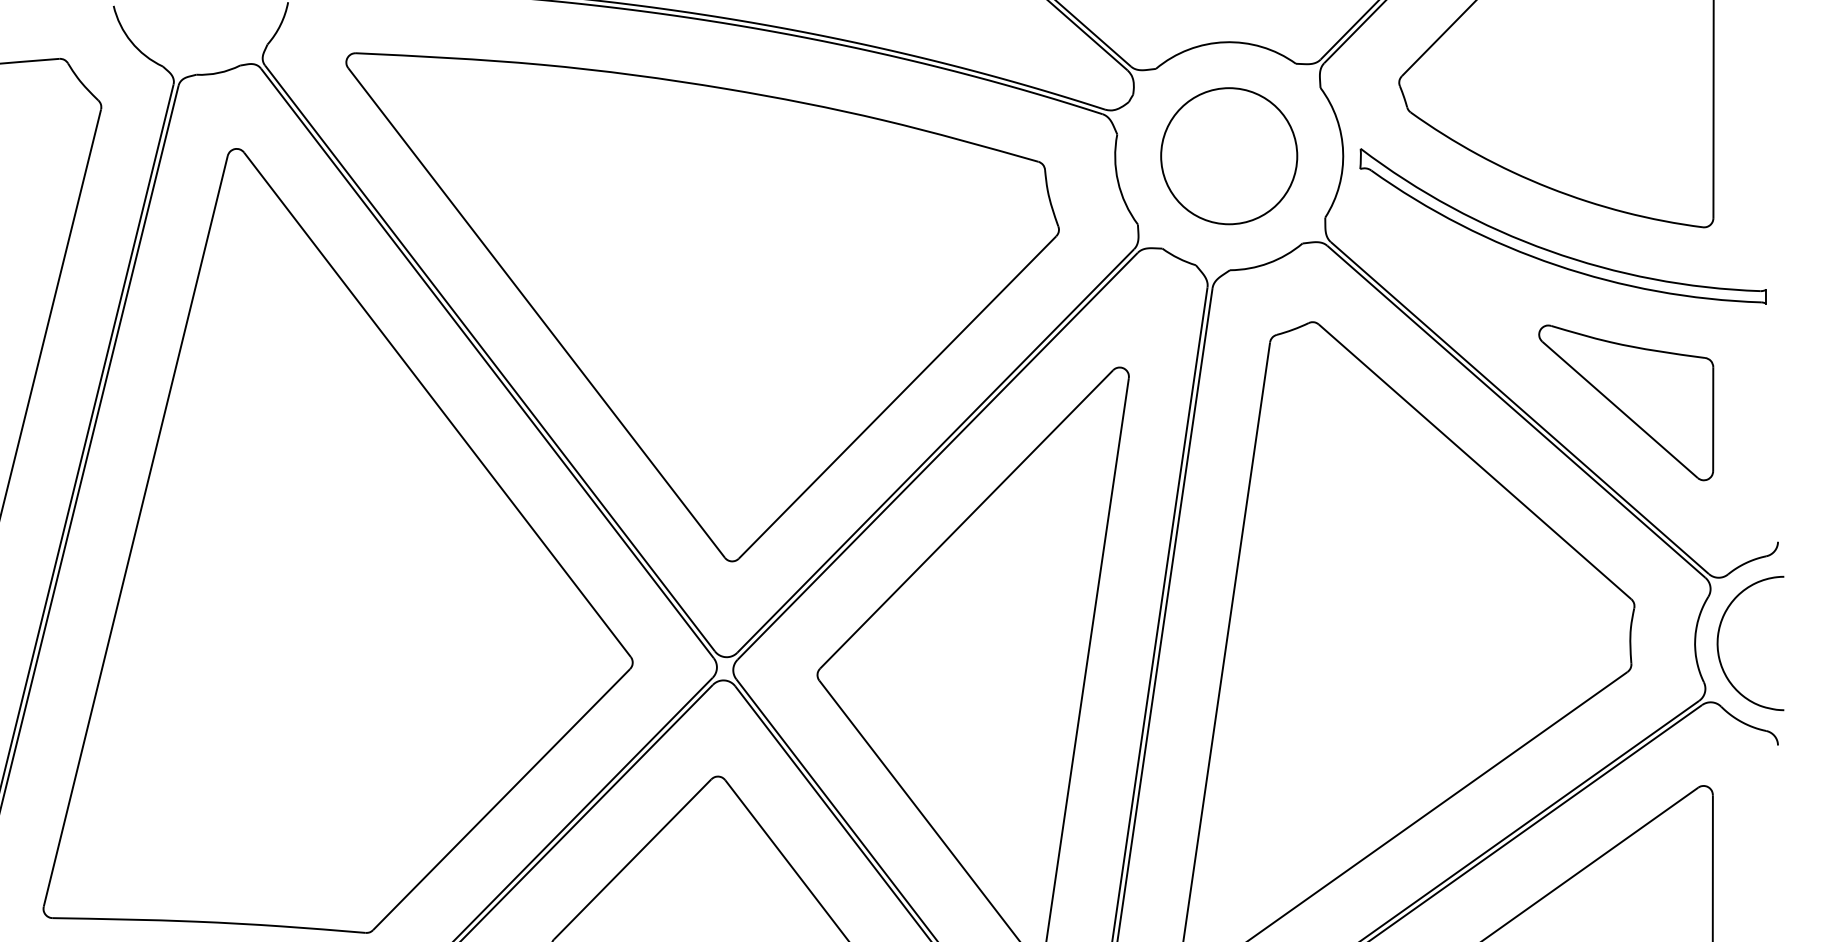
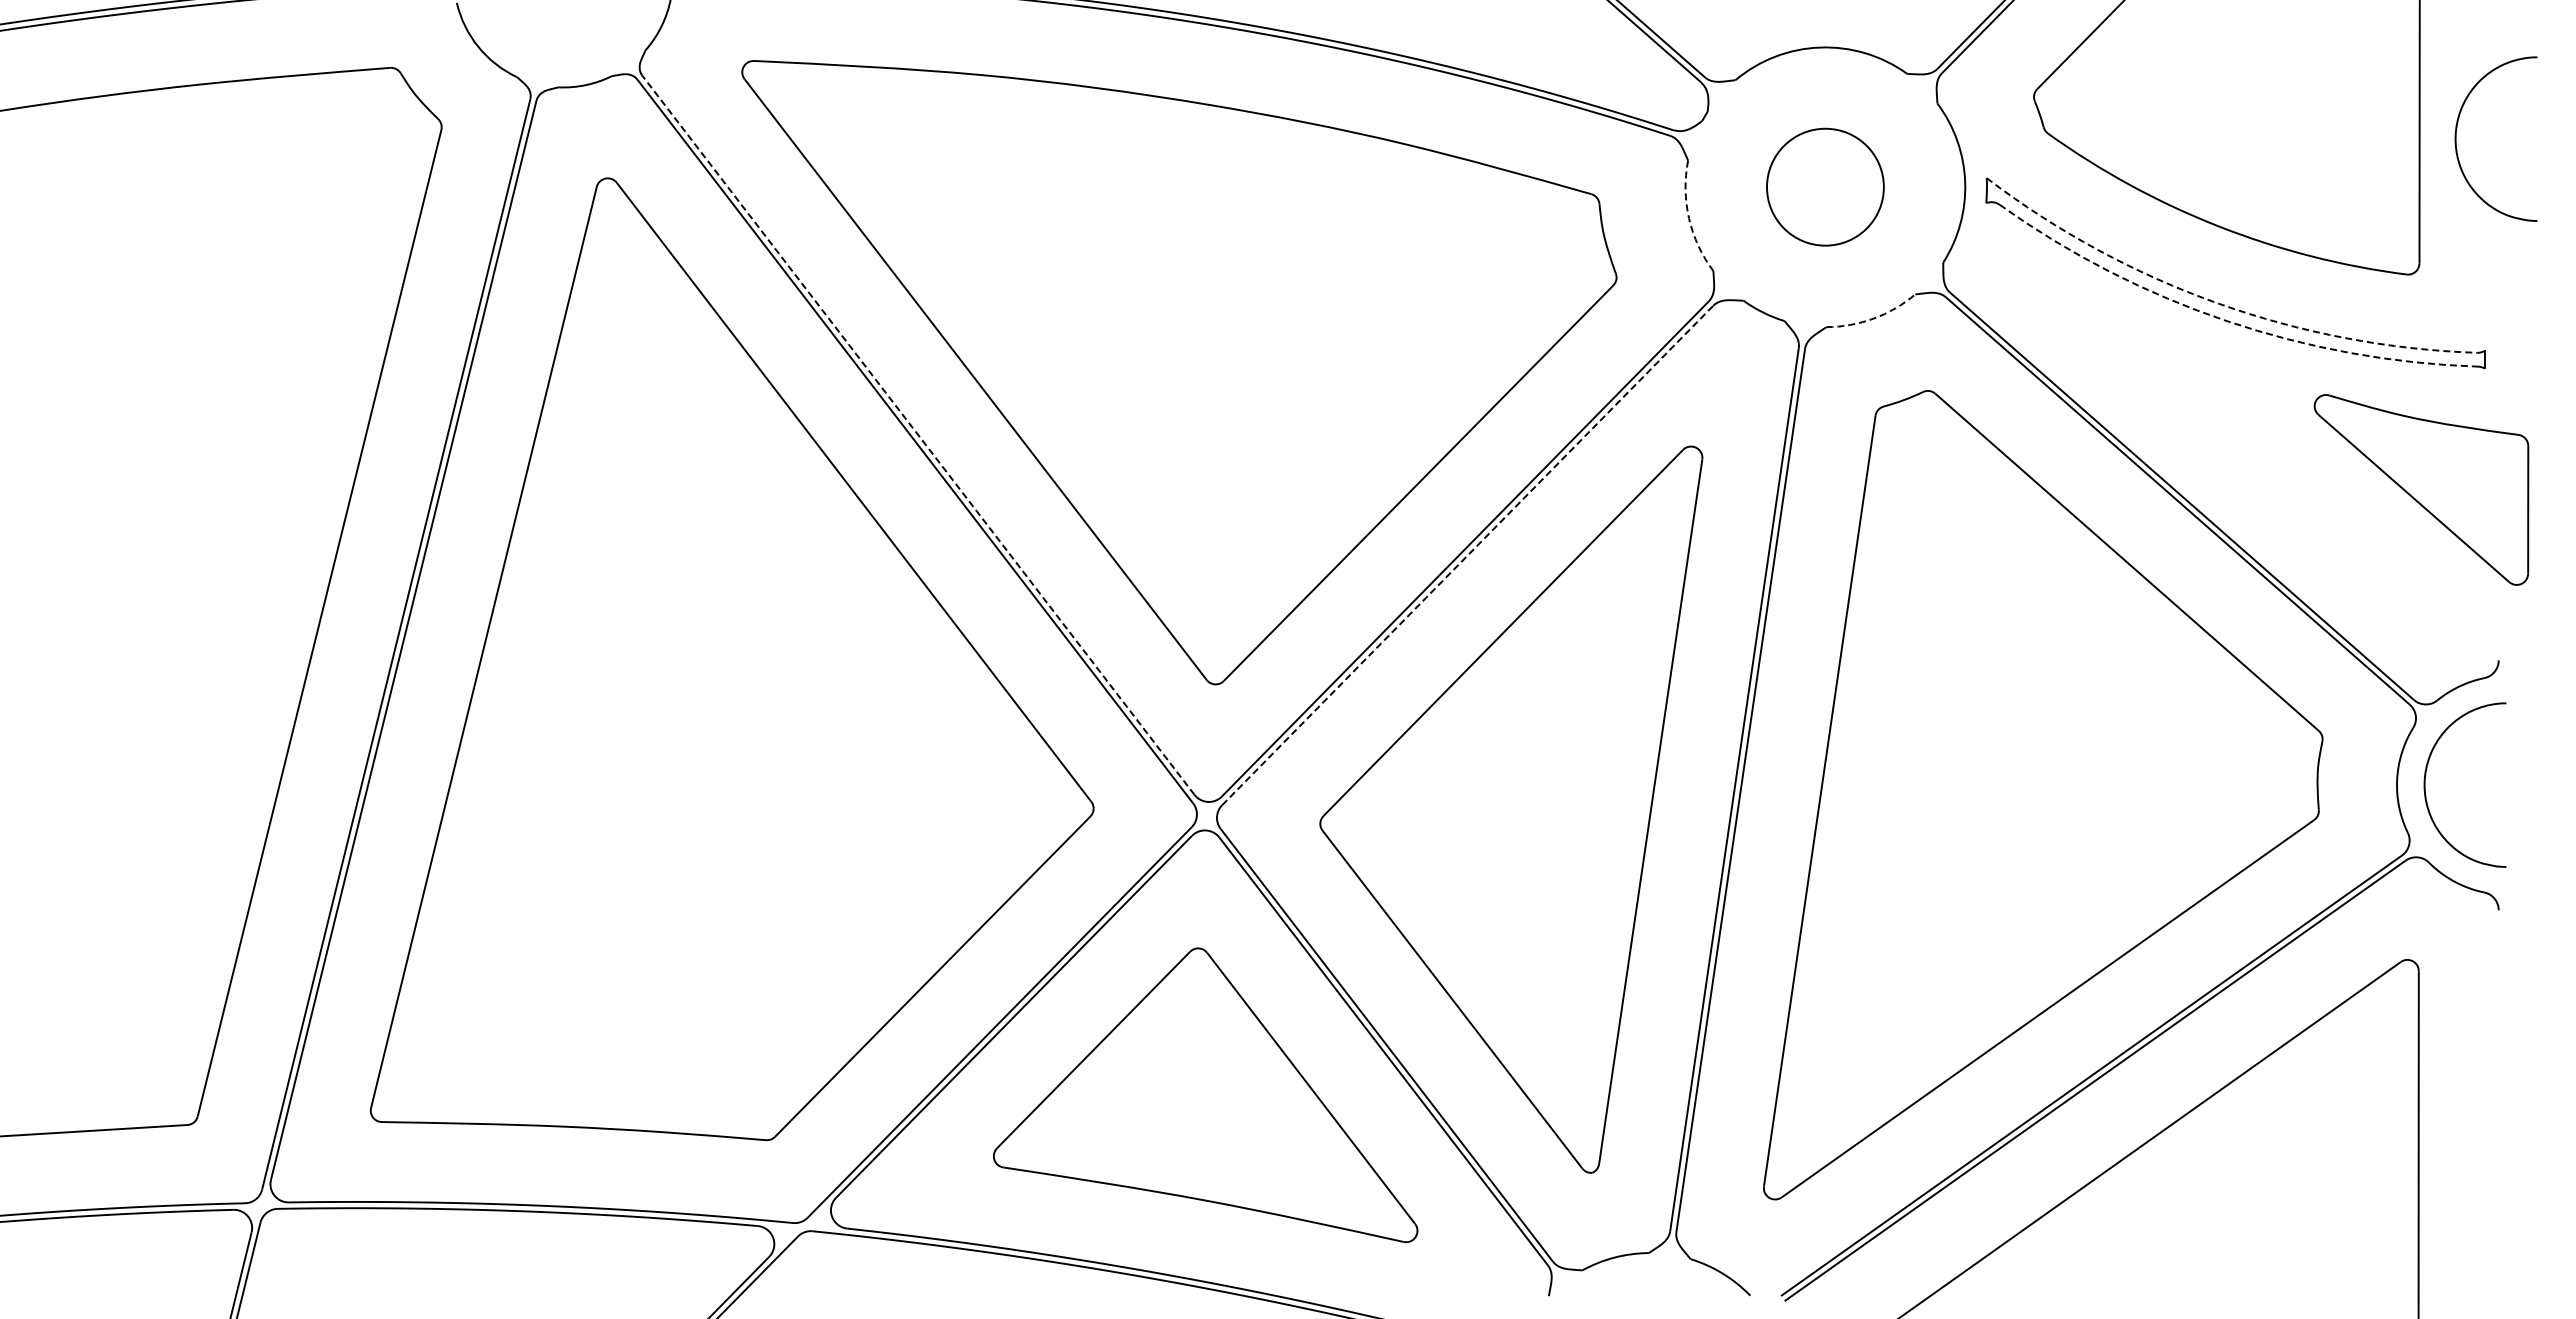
curve: (1743, 116) -> (2456, 138), added
circle: (1229, 155) -> (1825, 186), size x0.7
arc: (1118, 181) -> (1689, 218), solid -> dashed
arc: (1549, 250) -> (2218, 303), solid -> dashed
arc: (1268, 263) -> (1873, 318), solid -> dashed
arc: (1556, 265) -> (2226, 321), solid -> dashed
line: (489, 358) -> (918, 435), solid -> dashed
part: (1626, 402) -> (2421, 489), moved
line: (938, 455) -> (1468, 554), solid -> dashed

